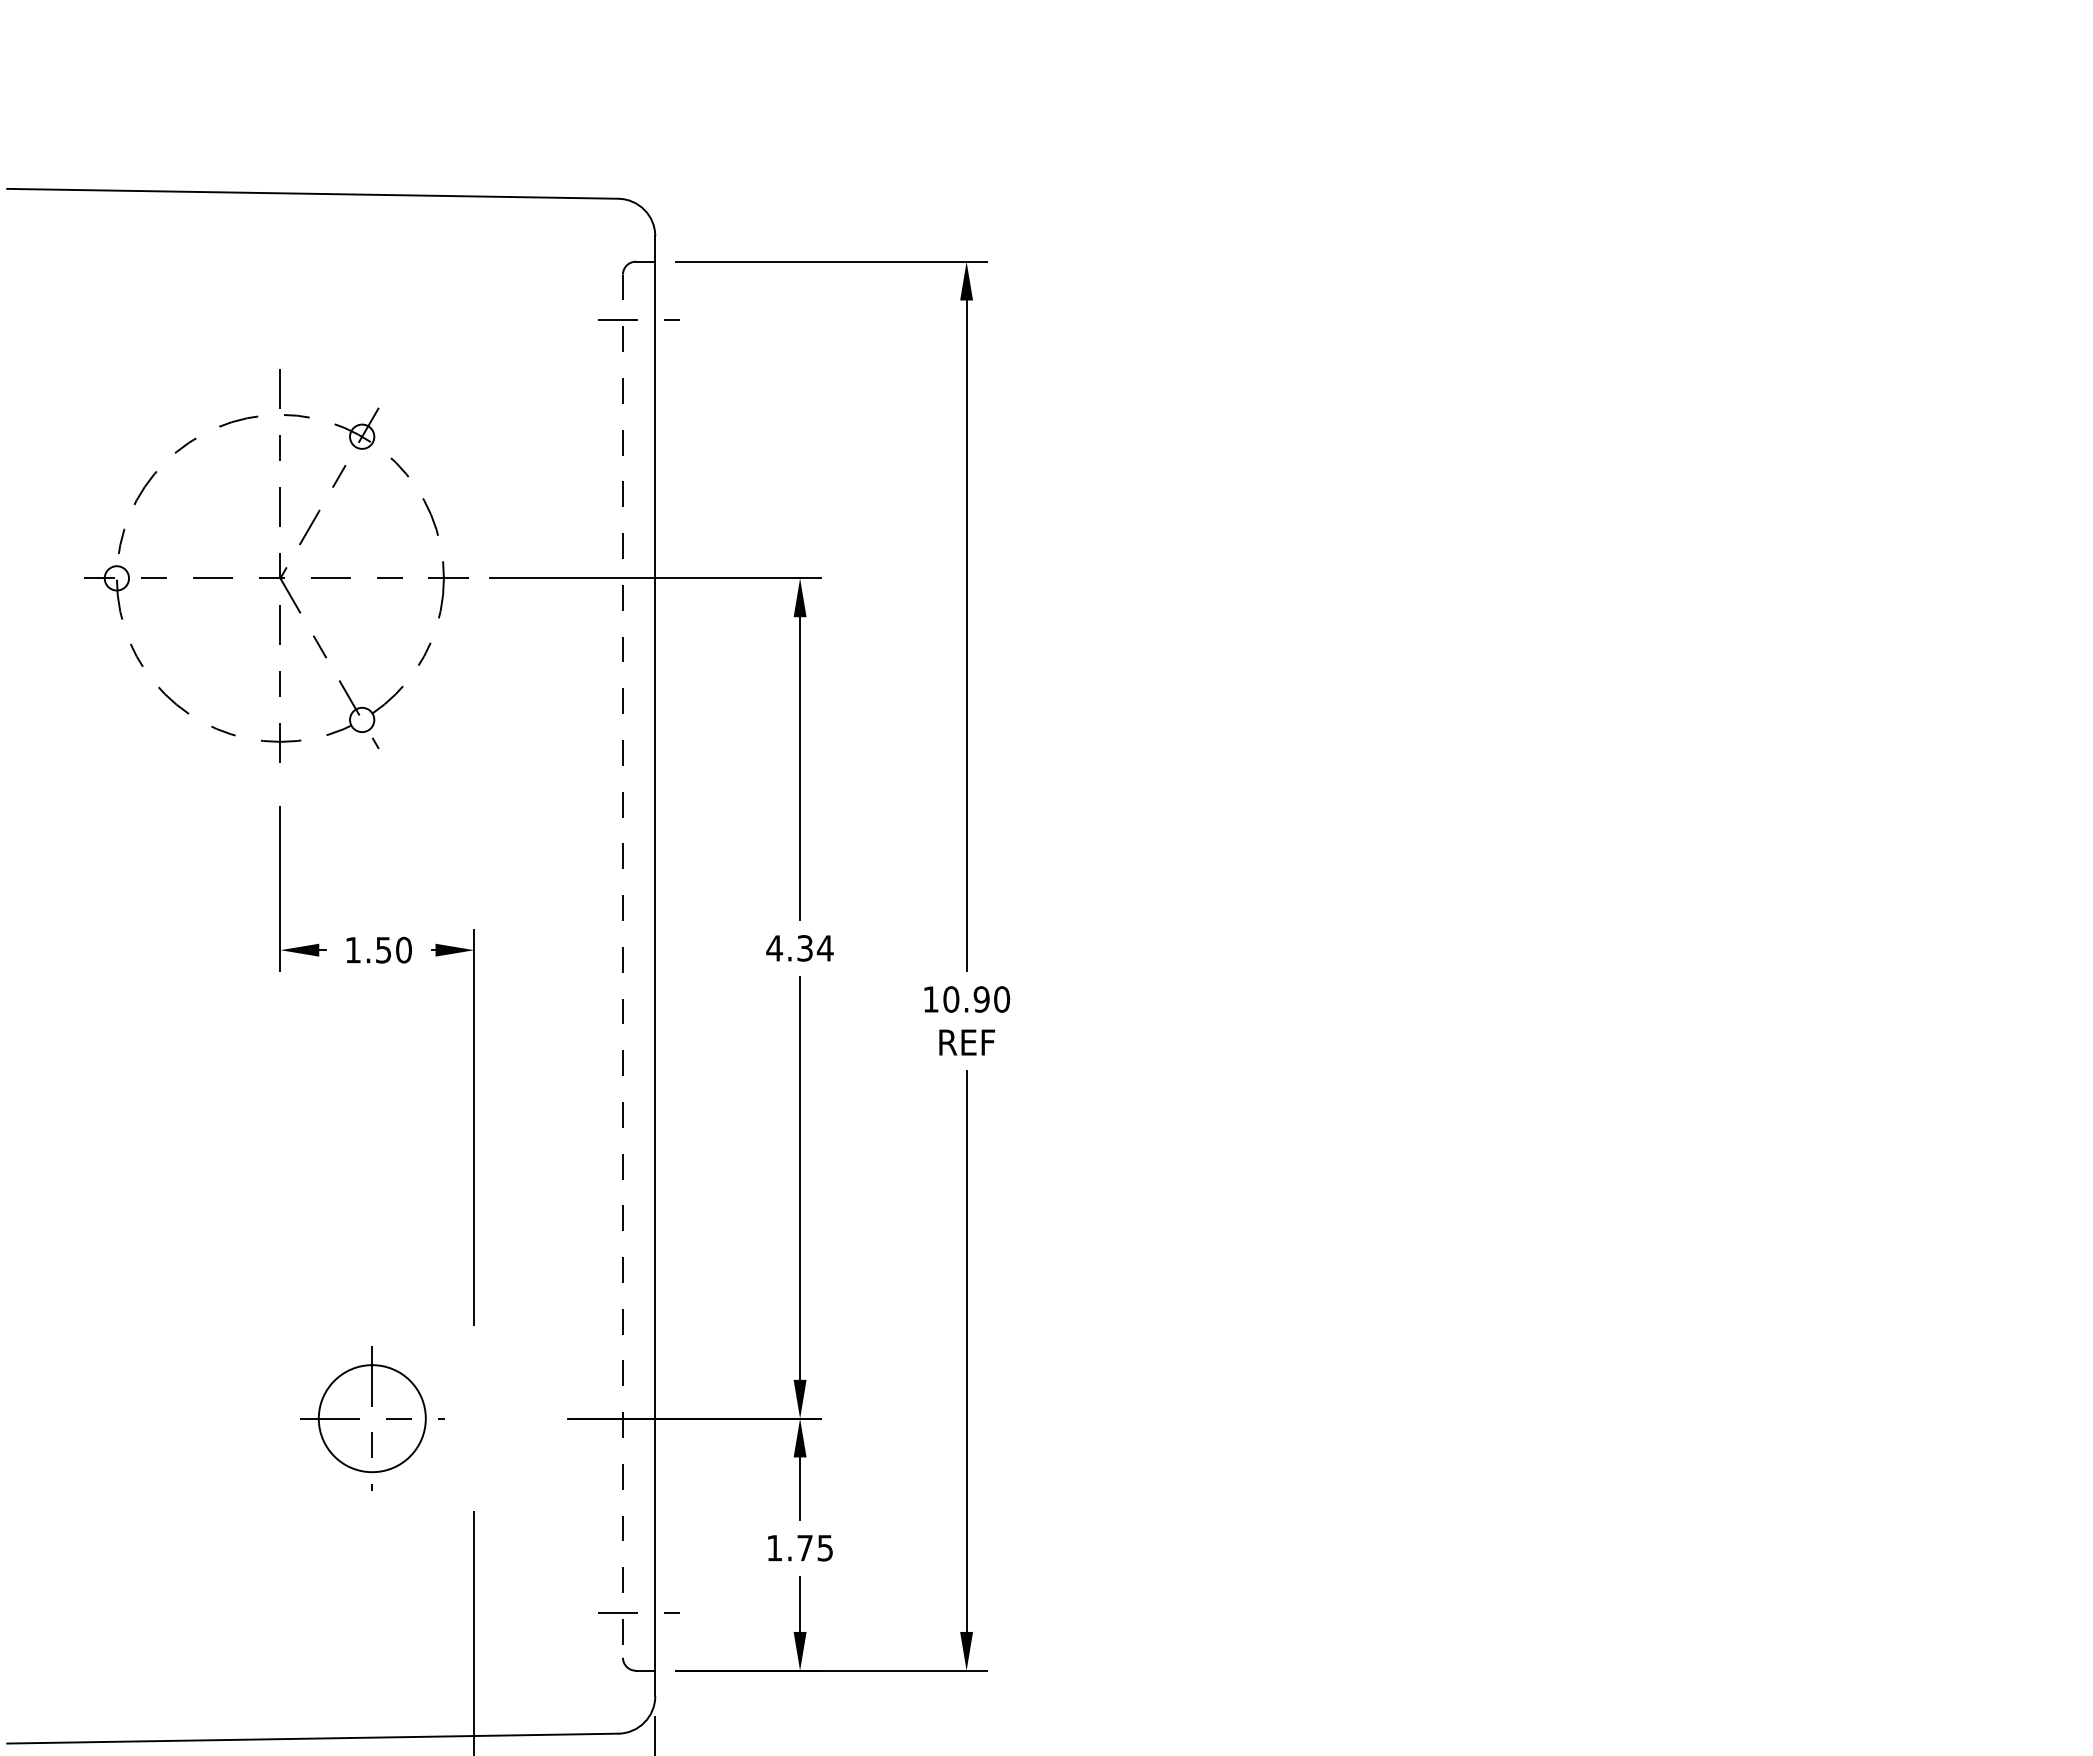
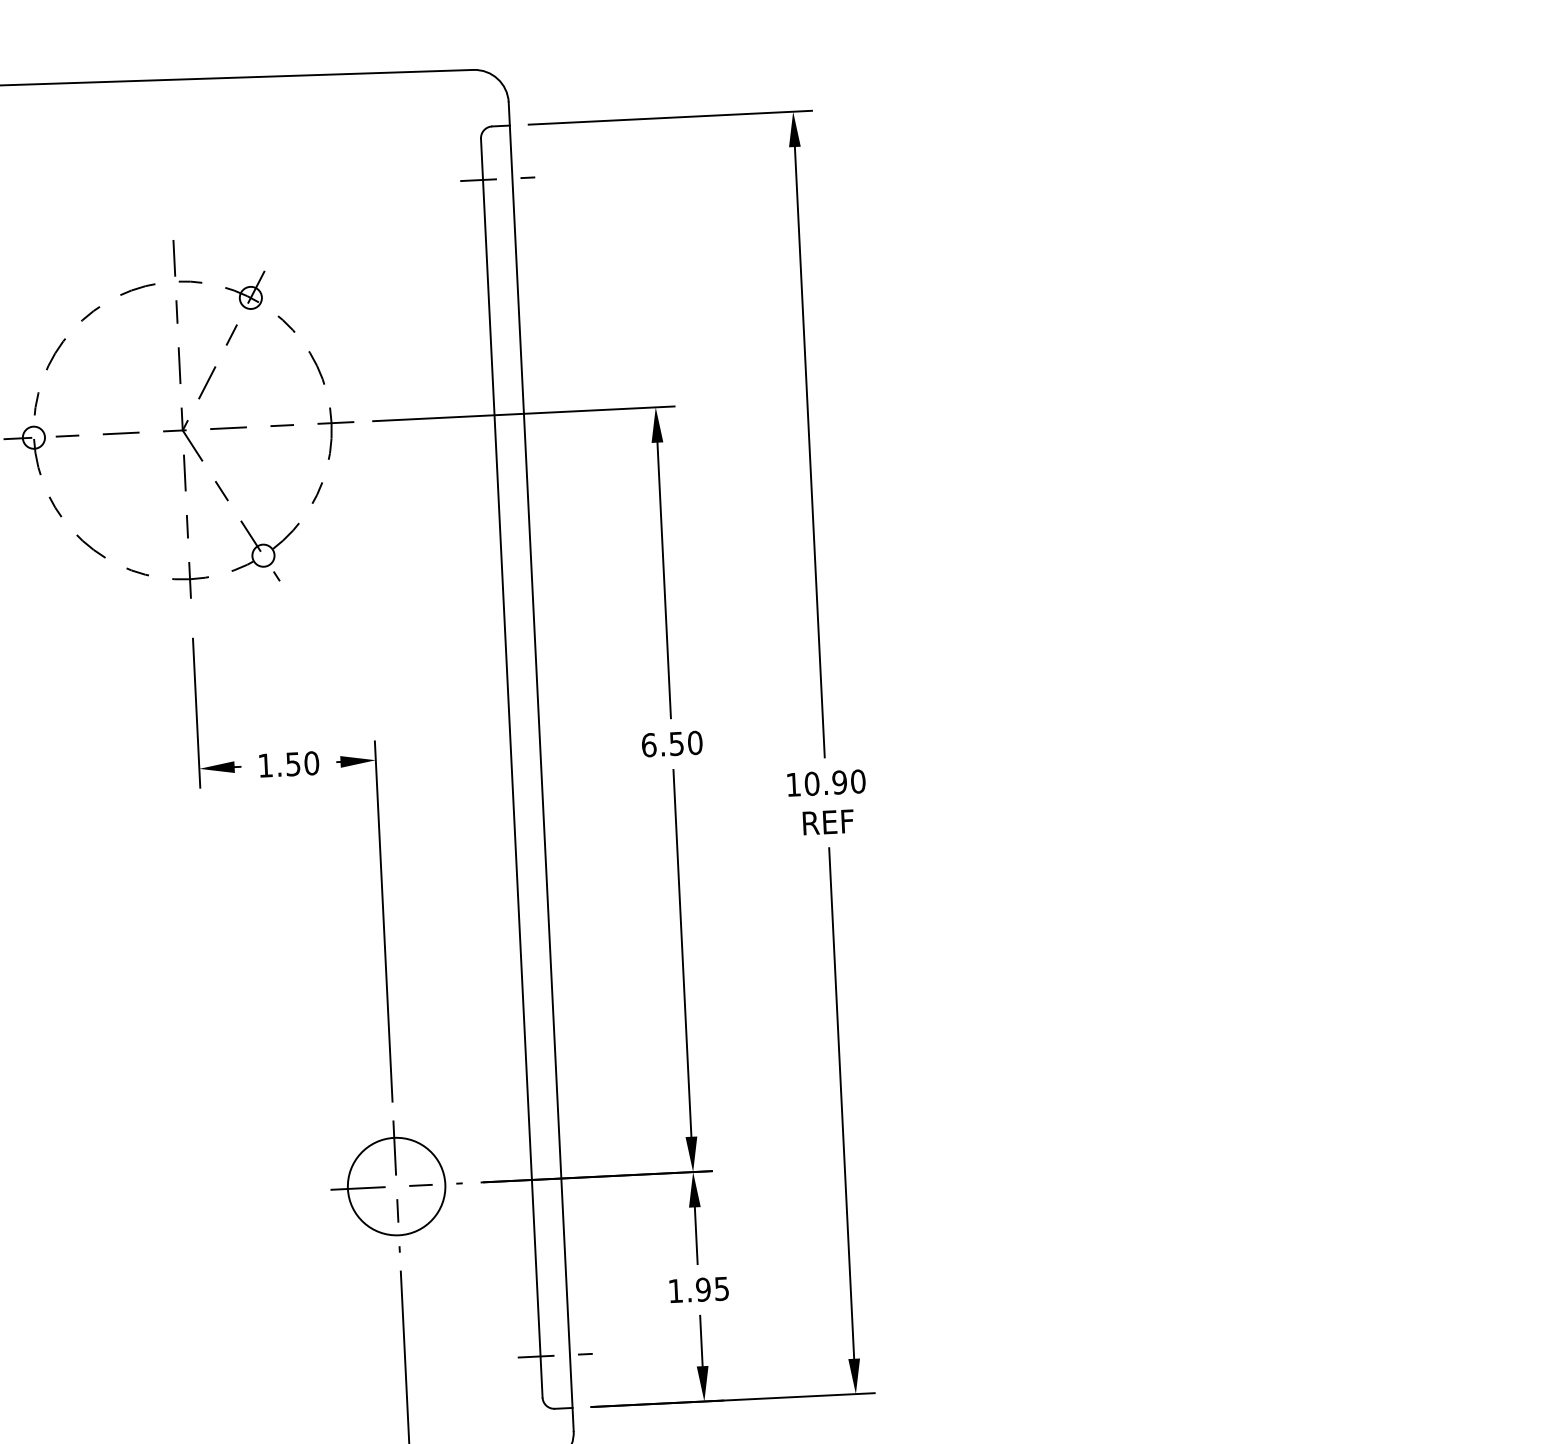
text: (799, 948) -> (671, 744), 4.34 -> 6.50
line: (622, 966) -> (511, 768), dashed -> solid
part: (372, 1418) -> (396, 1186), moved
text: (804, 1547) -> (702, 1289), 1.75 -> 1.95

